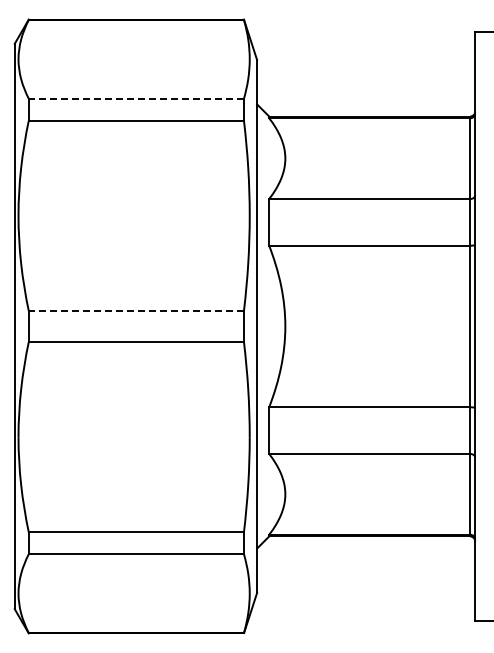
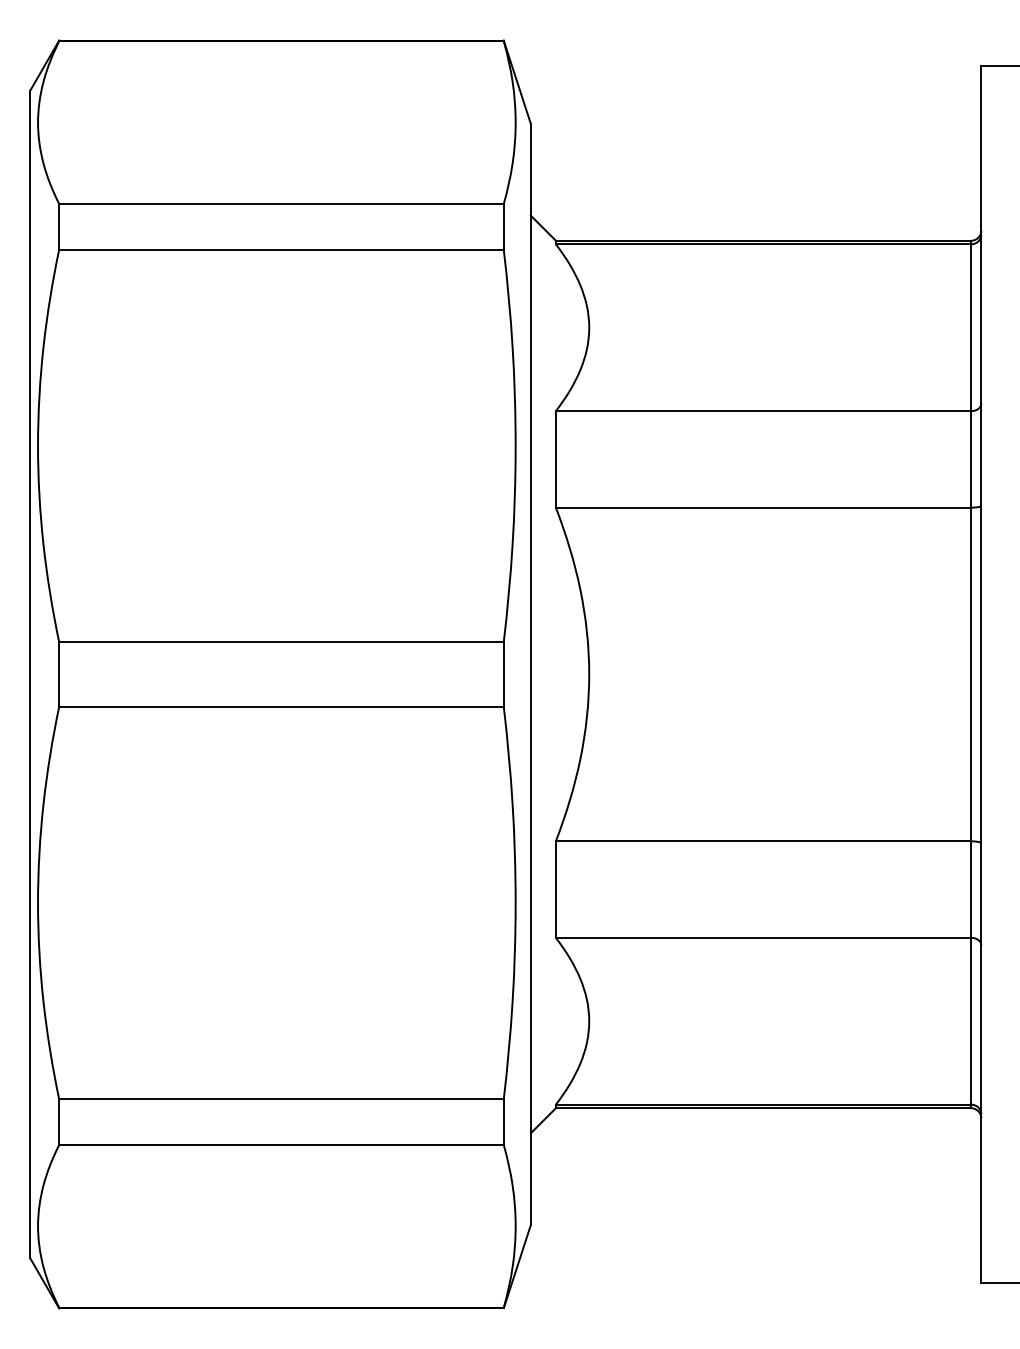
line: (136, 98) -> (281, 203), dashed -> solid
line: (136, 310) -> (281, 641), dashed -> solid

